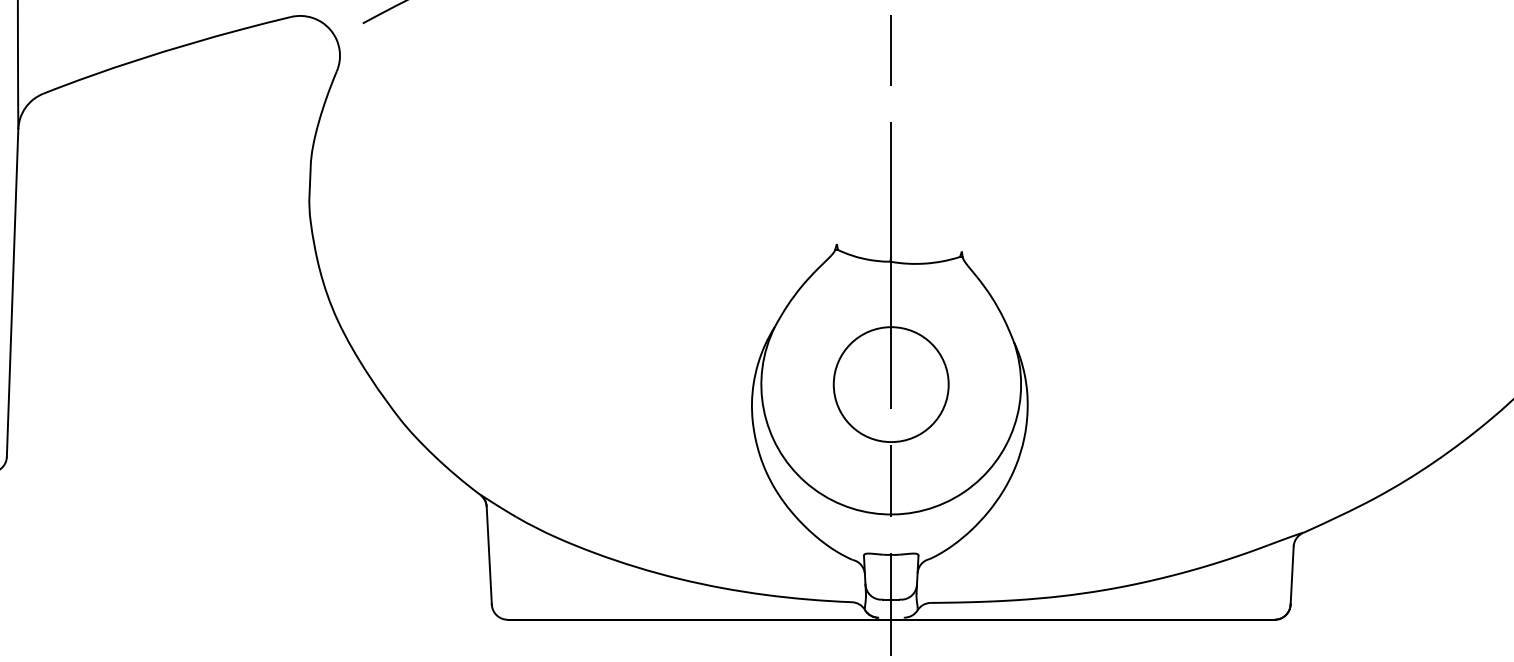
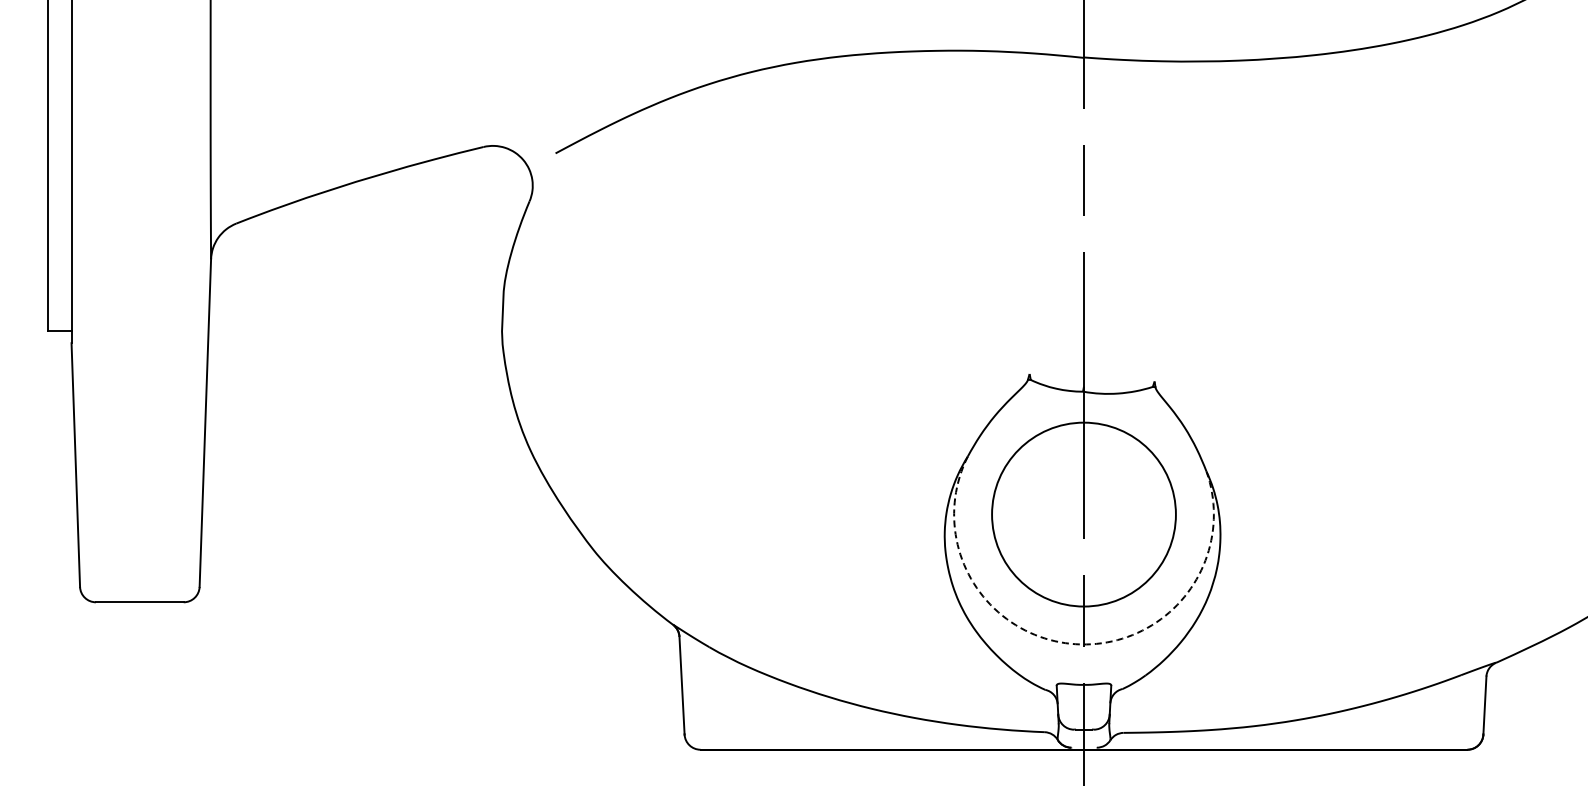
circle: (890, 384) -> (1083, 514), size x1.6
arc: (882, 514) -> (1075, 644), solid -> dashed

